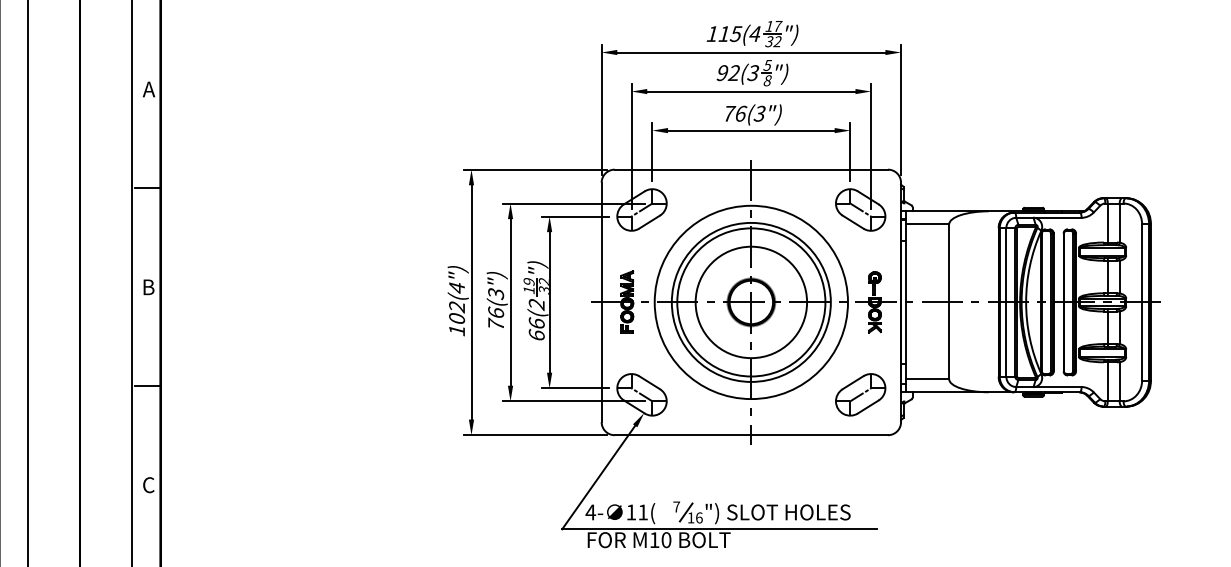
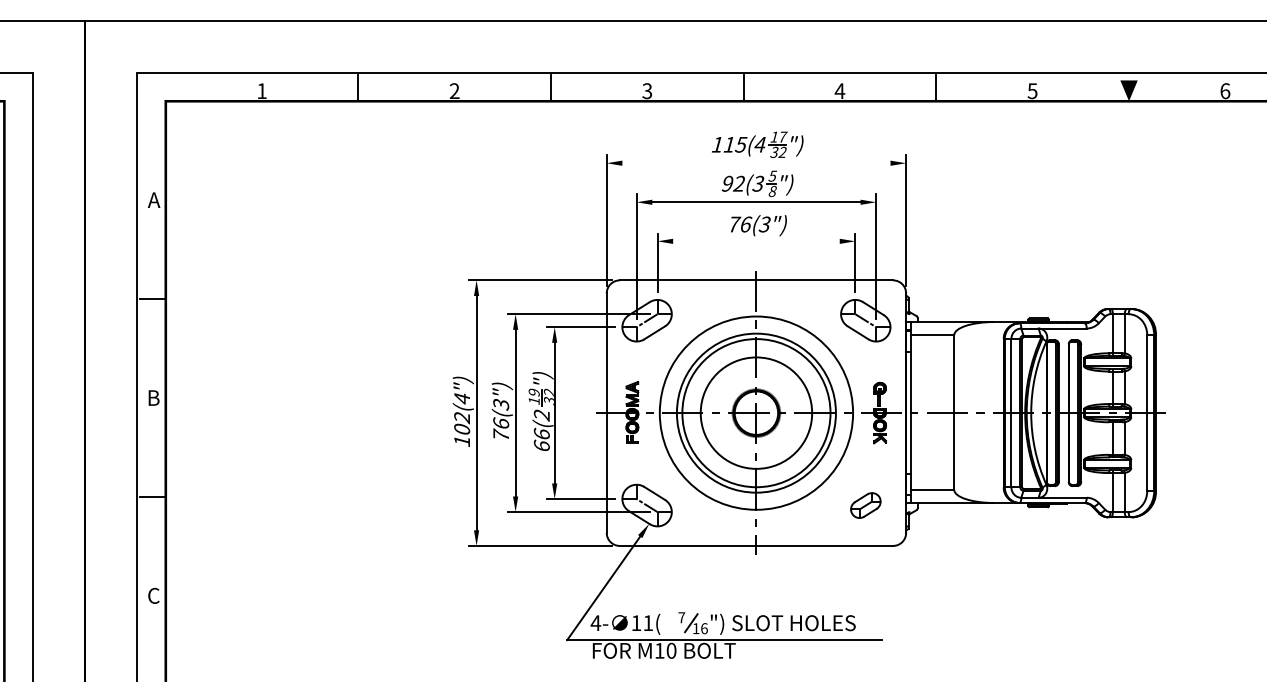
line: (751, 52) -> (756, 163), removed
line: (751, 130) -> (756, 241), removed
part: (860, 394) -> (865, 505), size x0.6

